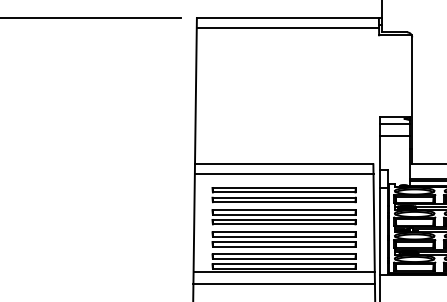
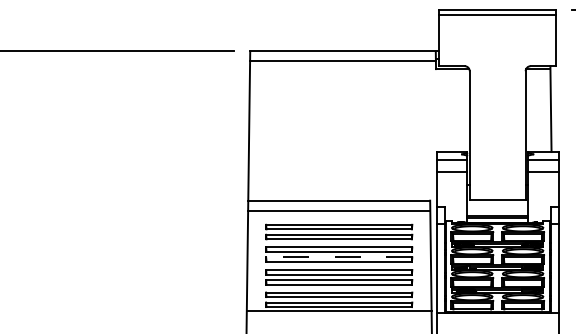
line: (283, 220) -> (338, 257), solid -> dashed
line: (283, 283) -> (338, 322), removed

